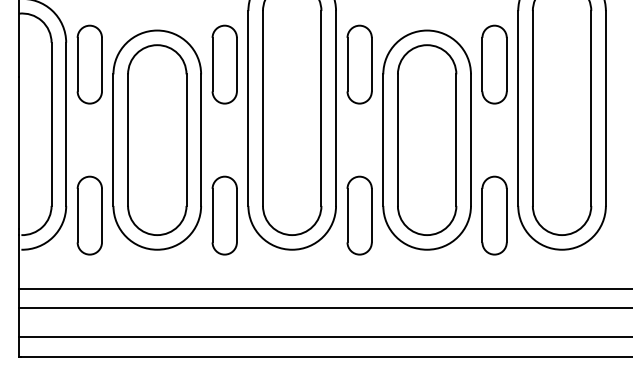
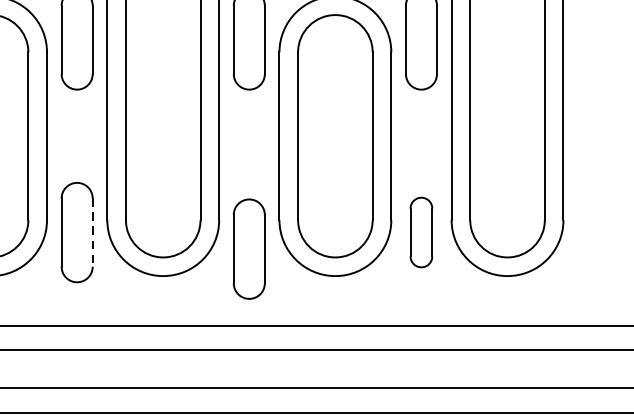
line: (236, 215) -> (92, 232), solid -> dashed
part: (359, 215) -> (249, 248), moved
part: (494, 215) -> (421, 232), size x0.7

